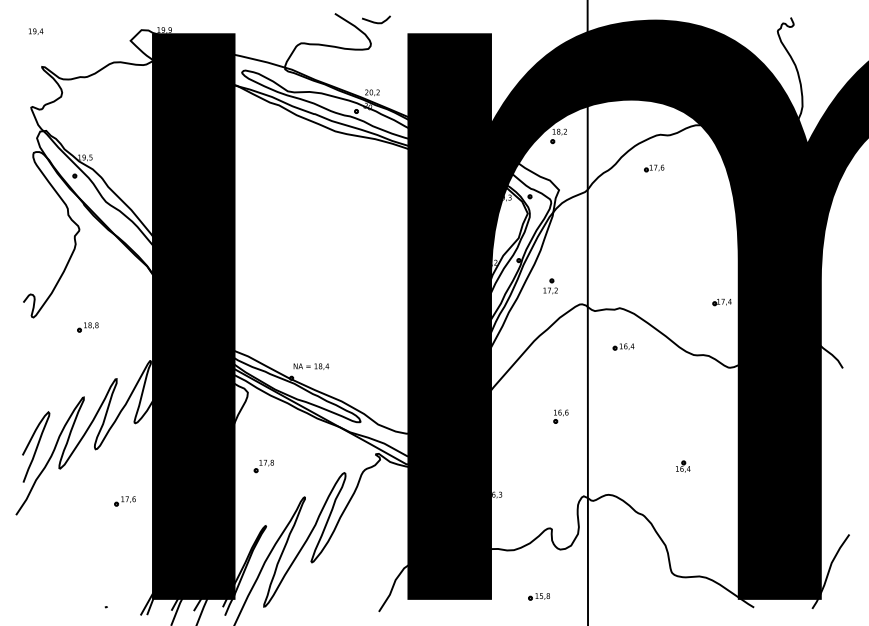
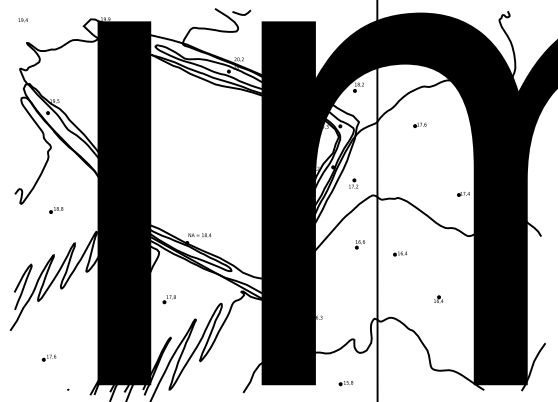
part: (653, 167) -> (419, 124), moved
part: (623, 346) -> (400, 253), moved
part: (559, 416) -> (359, 244), moved
part: (123, 500) -> (48, 357), moved

